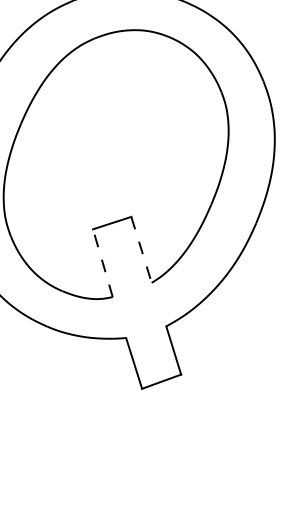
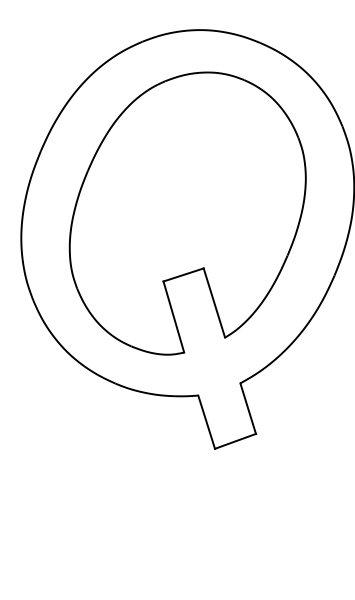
line: (141, 250) -> (214, 303), dashed -> solid
line: (102, 262) -> (173, 316), dashed -> solid

